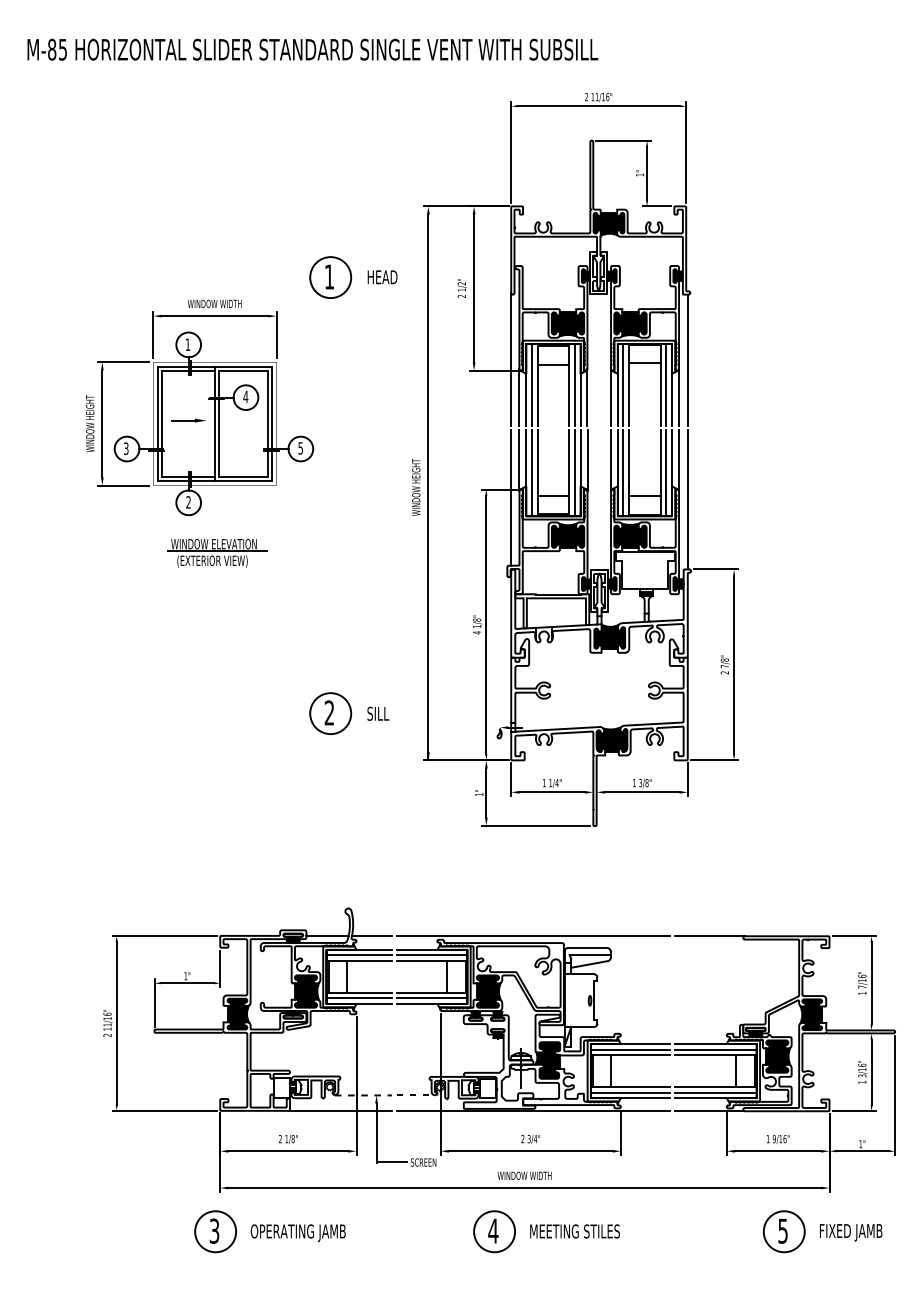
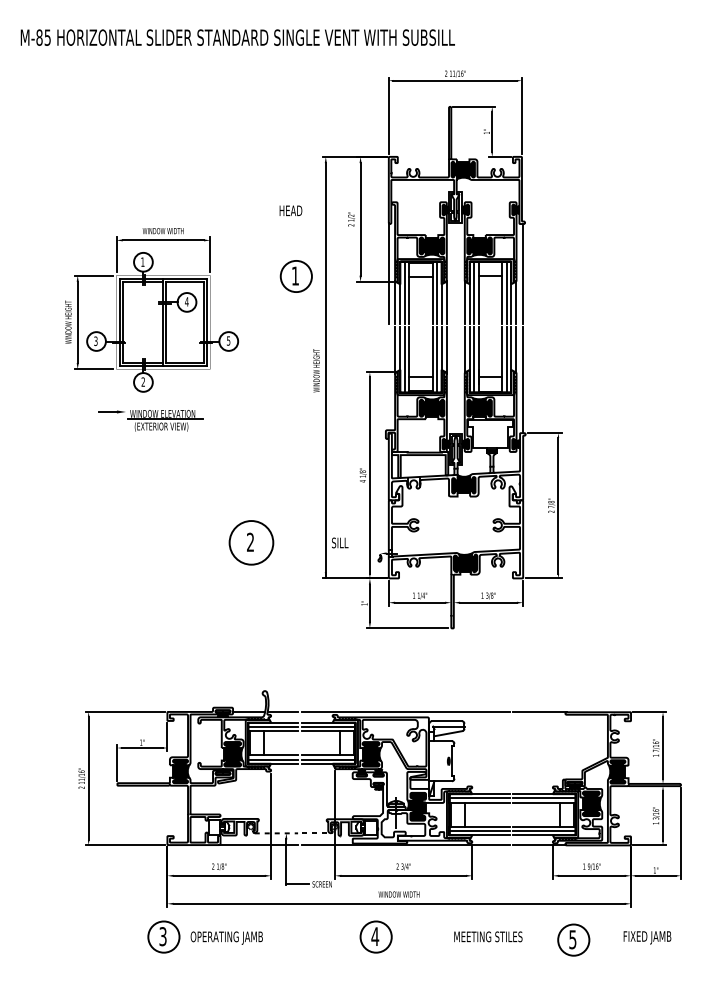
part: (330, 277) -> (296, 276), moved
part: (188, 420) -> (112, 411), moved
line: (511, 497) -> (389, 378), removed
circle: (330, 713) -> (251, 542), size x1.4
text: (378, 713) -> (340, 542), moved
text: (574, 1231) -> (487, 936), moved
part: (783, 1231) -> (573, 939), moved

